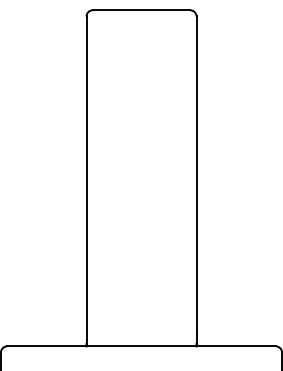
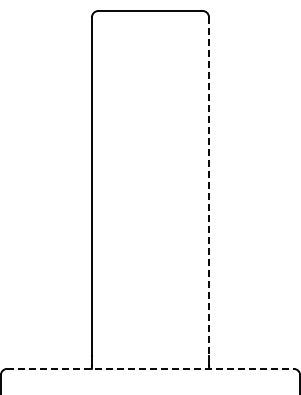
line: (196, 176) -> (209, 187), solid -> dashed
line: (142, 346) -> (151, 368), solid -> dashed

